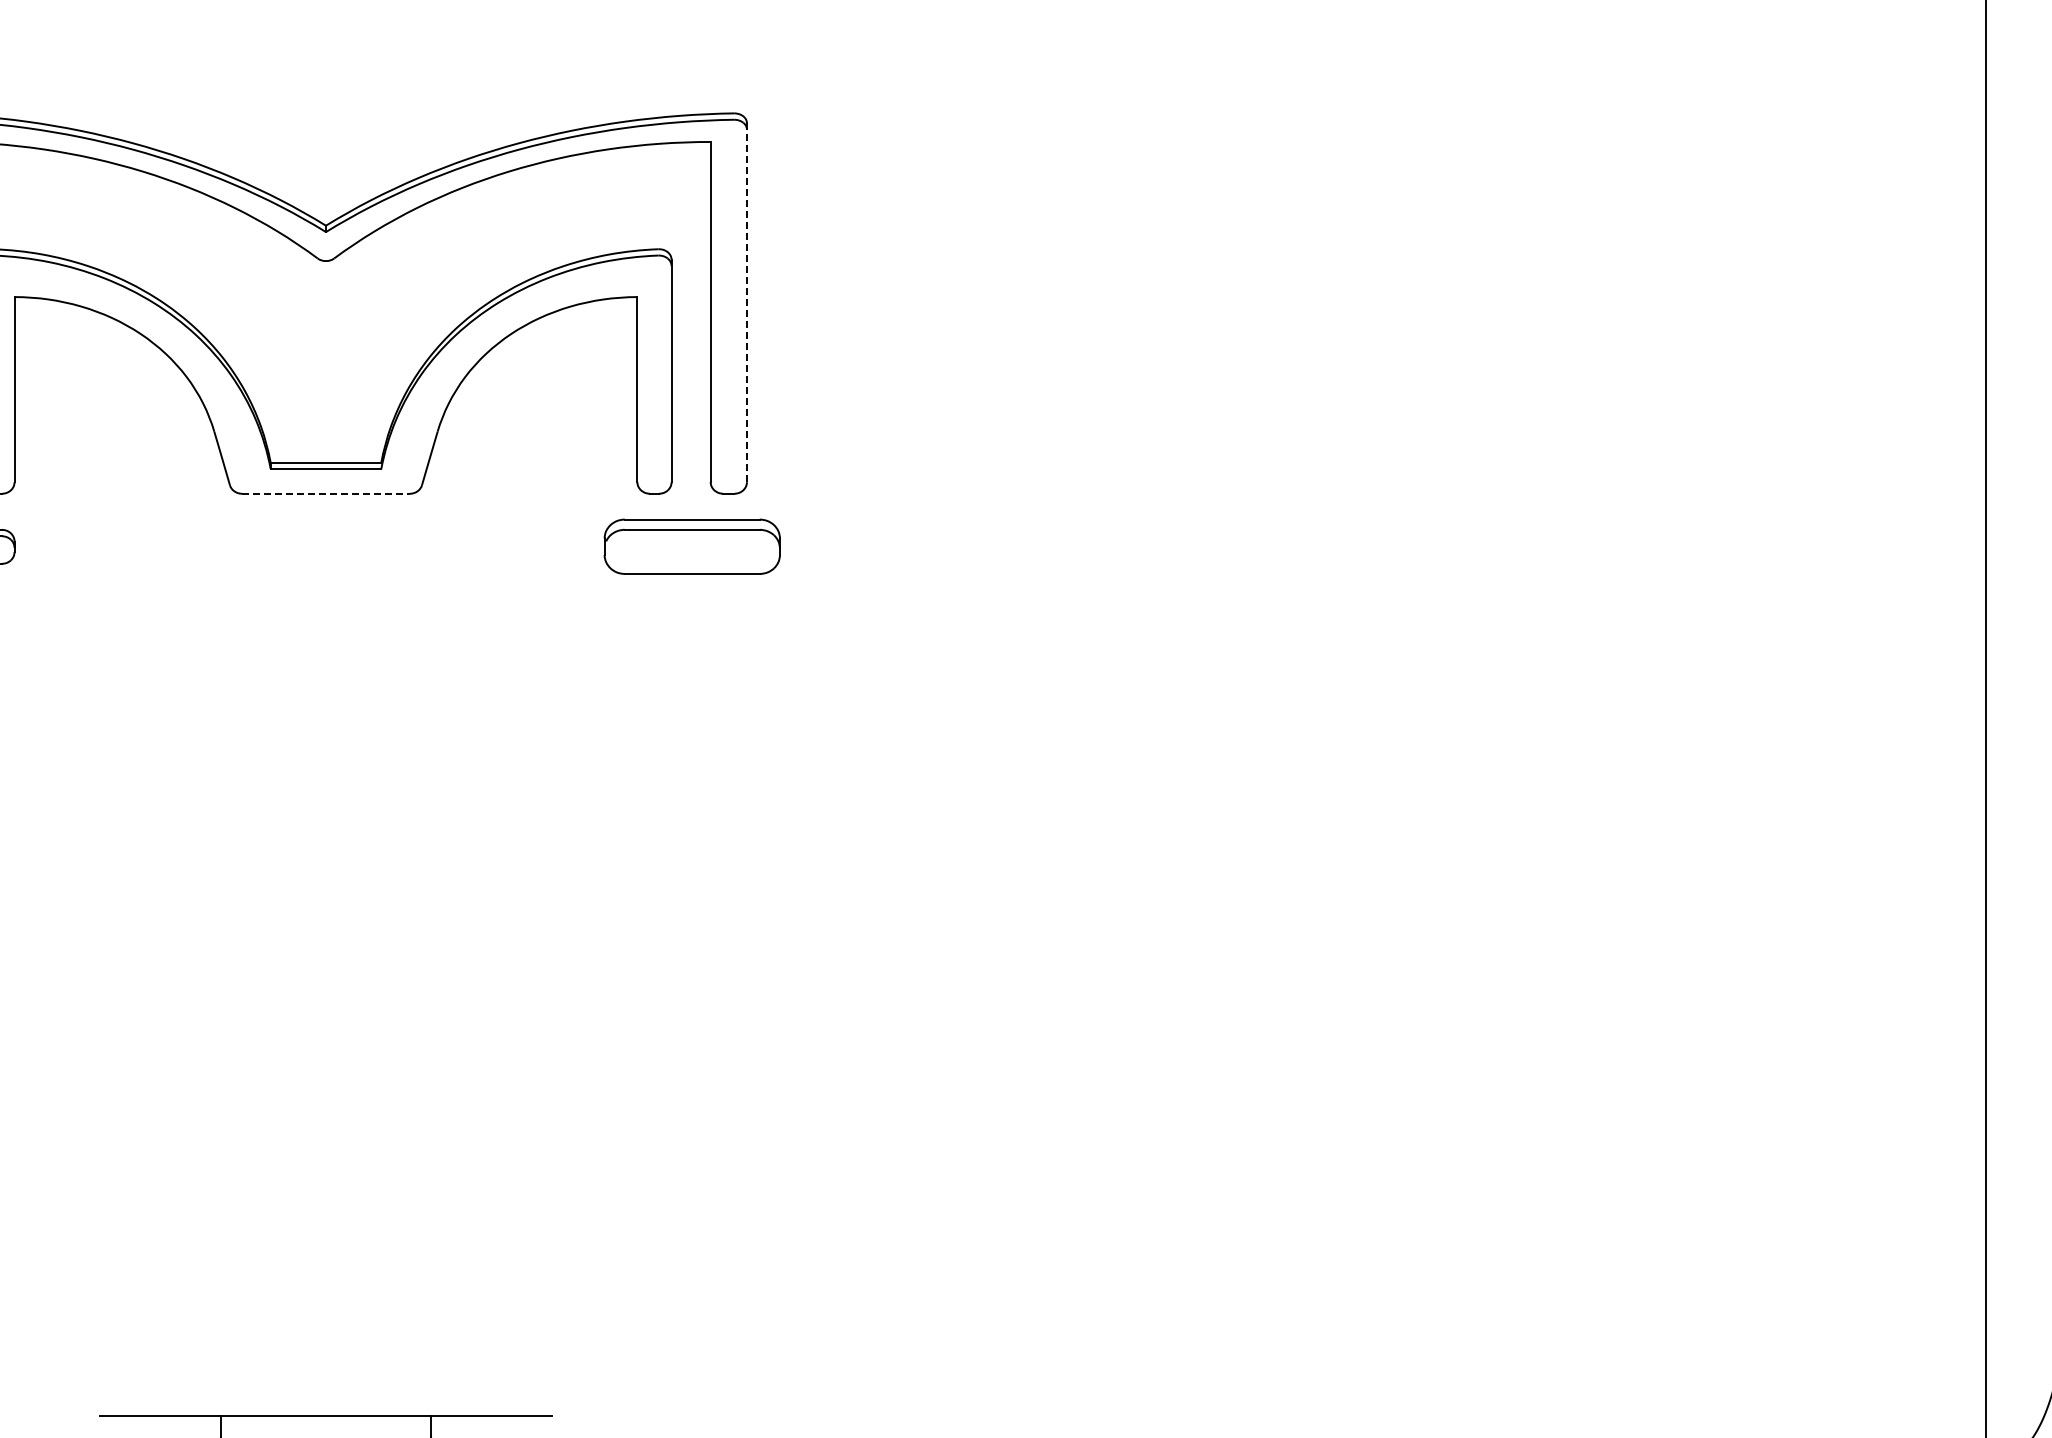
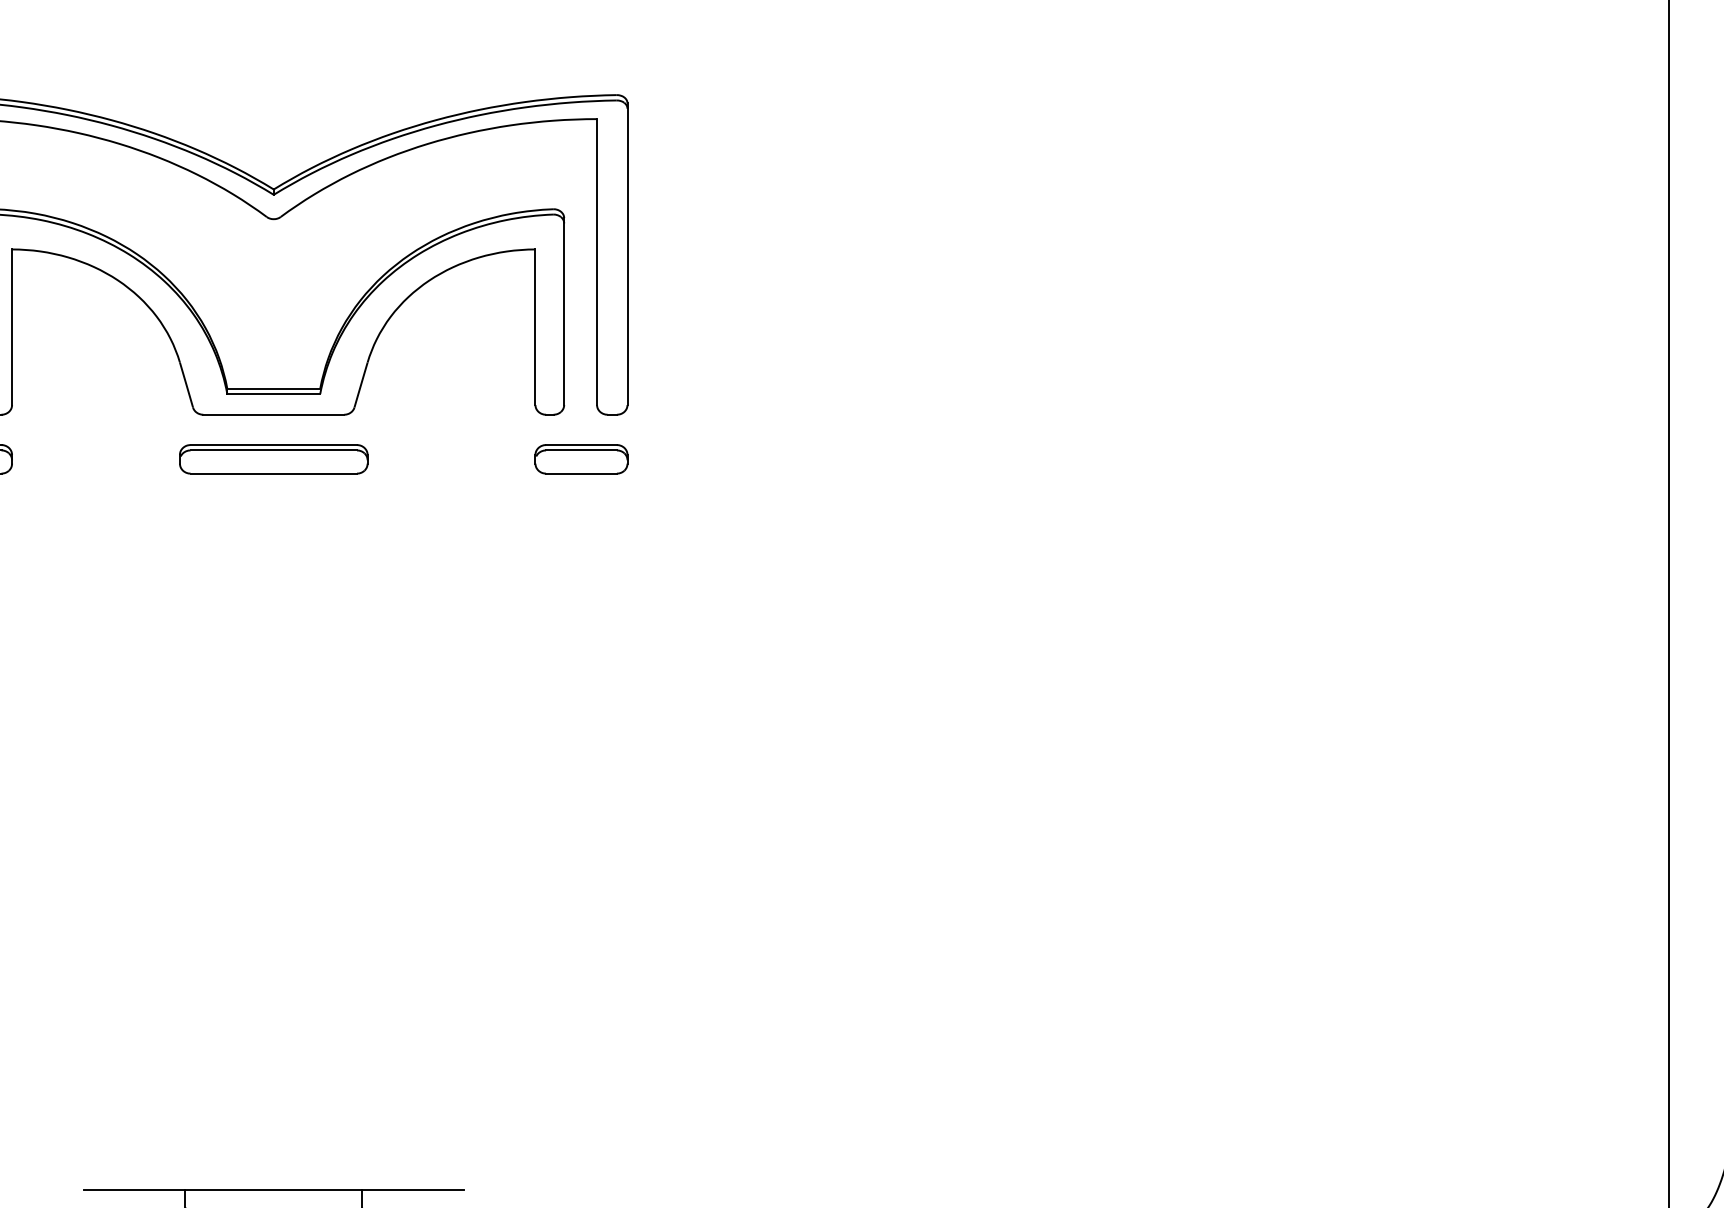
line: (746, 303) -> (627, 254), dashed -> solid
line: (325, 493) -> (273, 414), dashed -> solid
part: (325, 546) -> (273, 459), added
part: (691, 546) -> (580, 459), size x0.62

